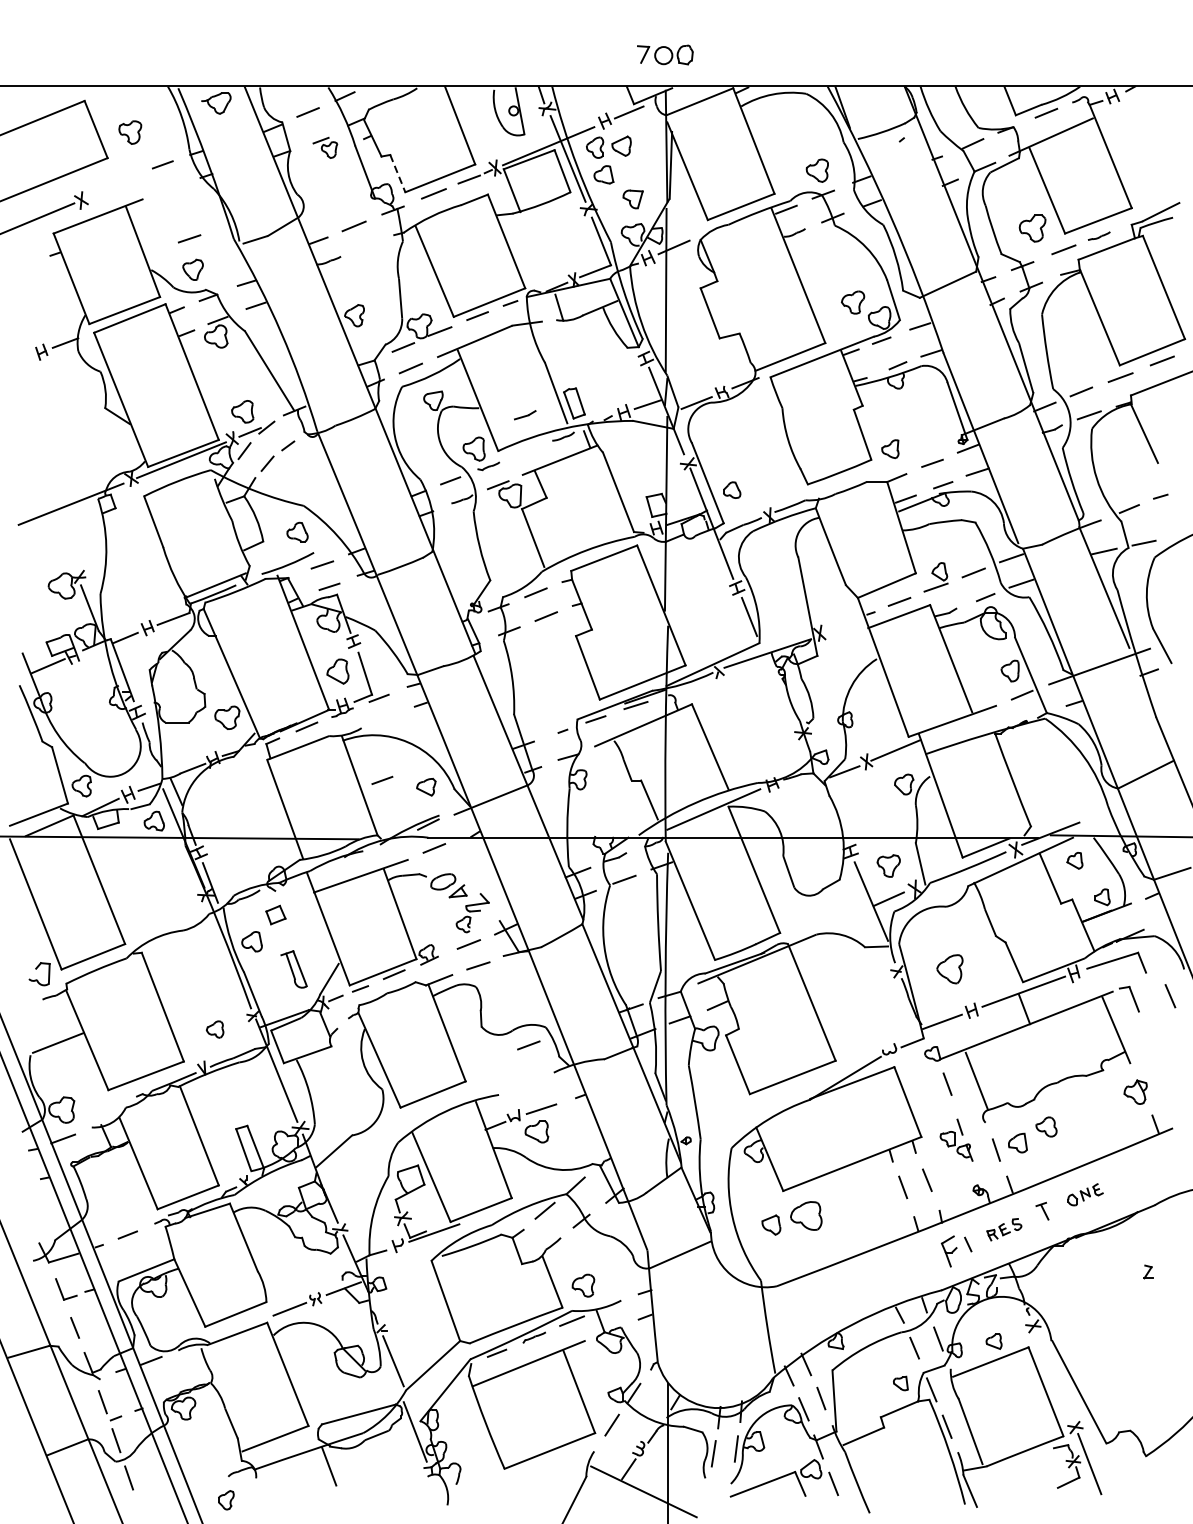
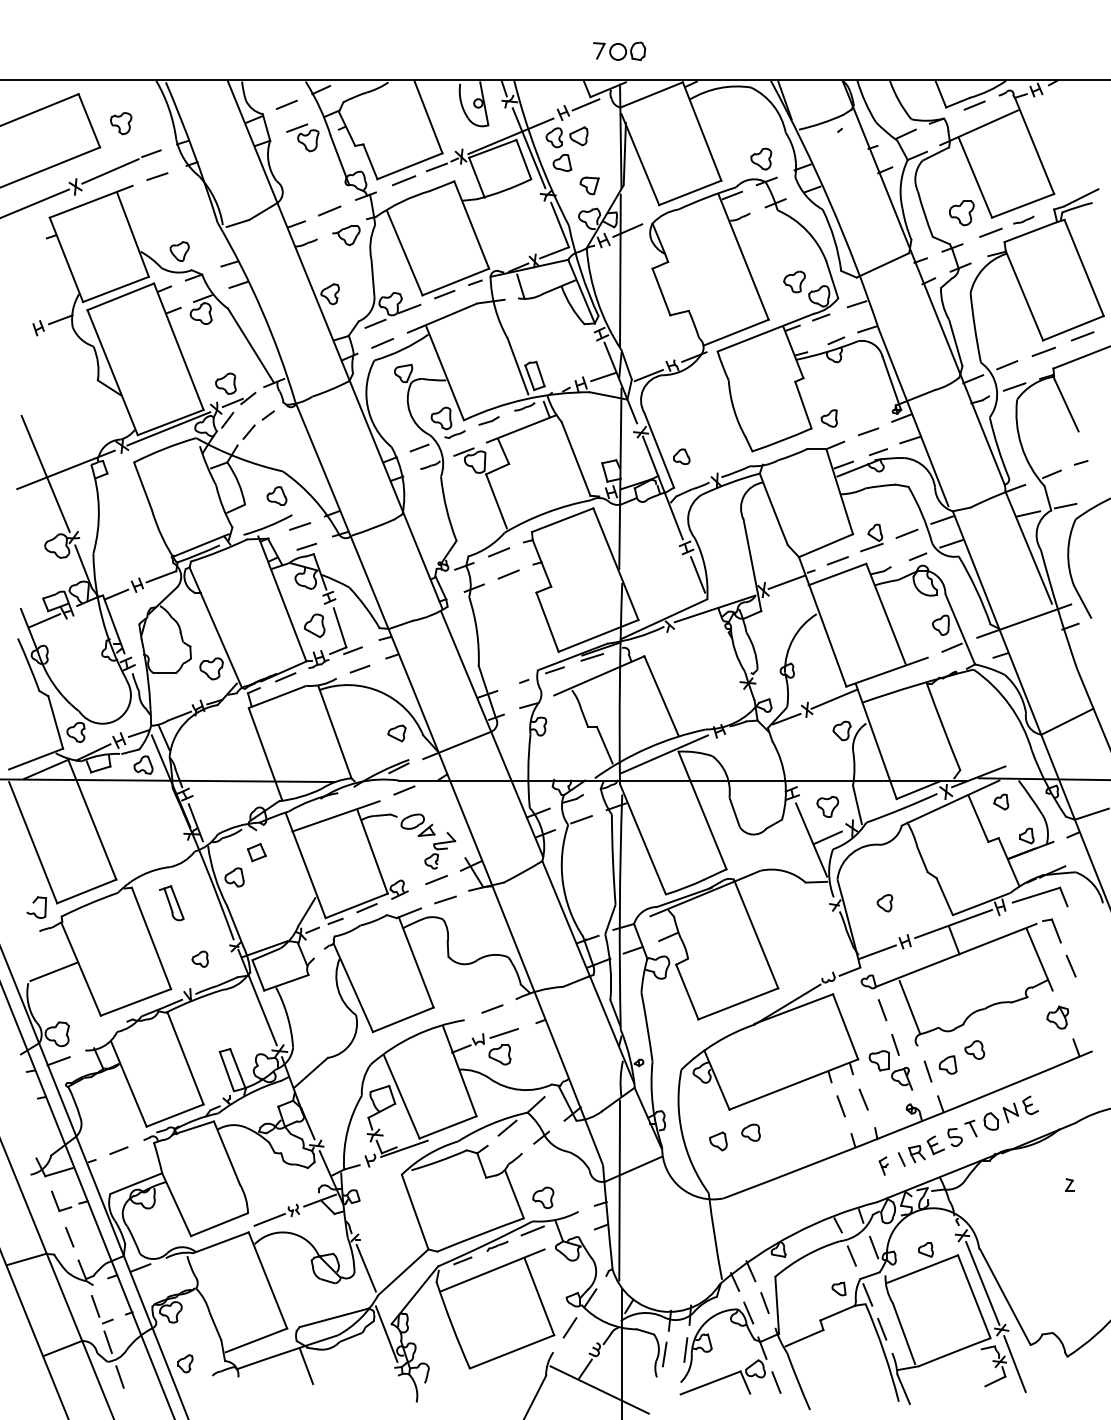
part: (216, 103) -> (346, 235), moved
part: (324, 147) -> (302, 137), size x1.43
line: (397, 173) -> (370, 161), dashed -> solid
line: (118, 183) -> (110, 171), added
line: (189, 238) -> (157, 176), moved
part: (524, 414) -> (488, 420), moved
line: (49, 508) -> (45, 473), added
line: (844, 624) -> (786, 581), added
line: (381, 779) -> (359, 668), moved
part: (293, 969) -> (171, 903), moved
part: (949, 969) -> (884, 903), size x0.62
line: (1169, 995) -> (1070, 965), moved
line: (528, 1044) -> (492, 1008), moved
part: (956, 1140) -> (890, 1062), size x1.43
part: (1084, 1194) -> (1010, 1112), size x1.67
part: (805, 1215) -> (750, 1132), size x0.62
part: (1004, 1229) -> (935, 1145), size x1.67
part: (948, 1250) -> (883, 1165), size x0.62
line: (665, 1277) -> (619, 1190), added
line: (1054, 1377) -> (982, 1283), added
part: (226, 1499) -> (185, 1363), moved

